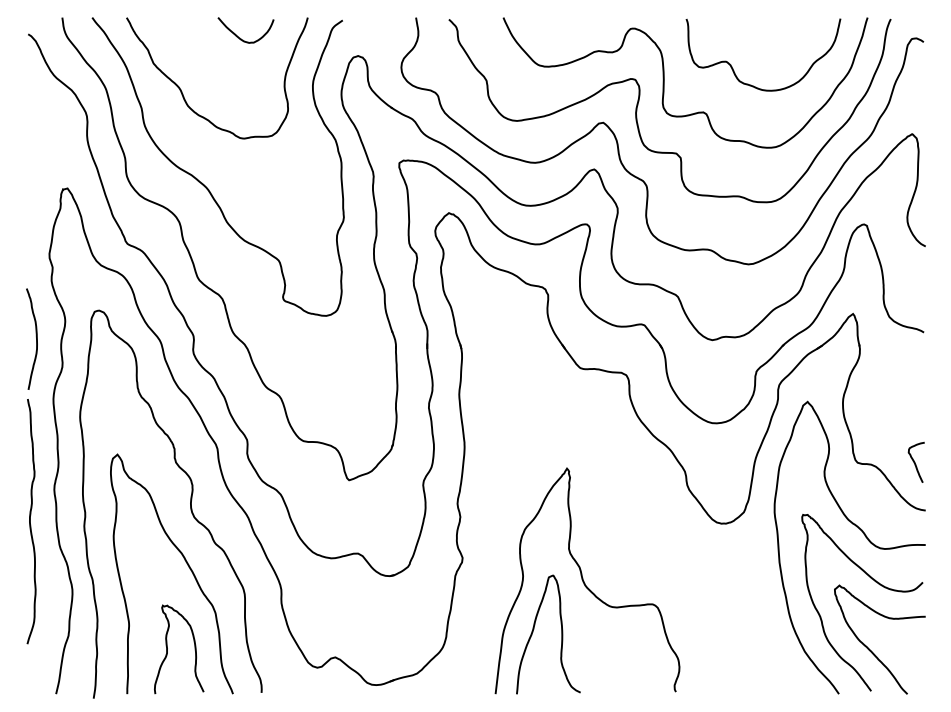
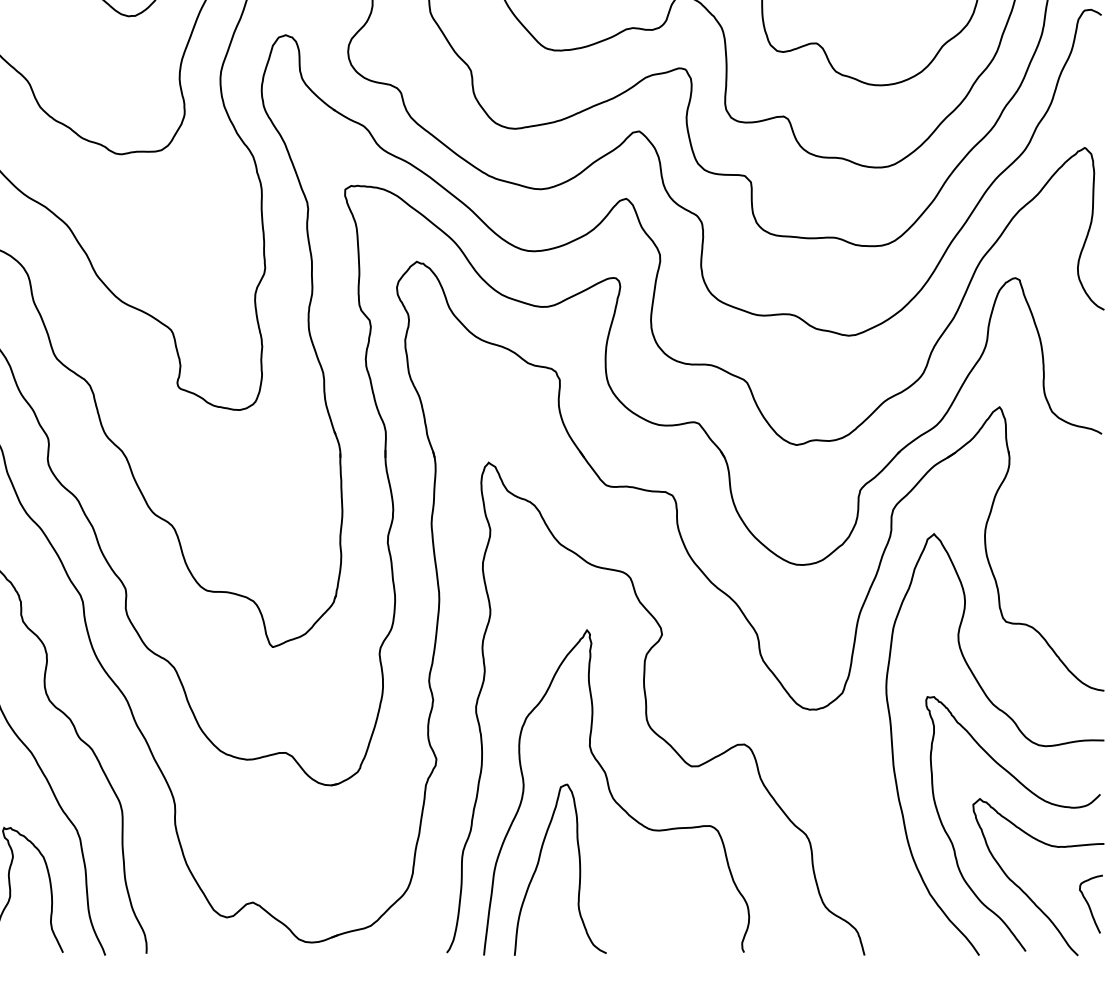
curve: (914, 461) -> (1088, 902), moved
curve: (608, 522) -> (646, 708), added

